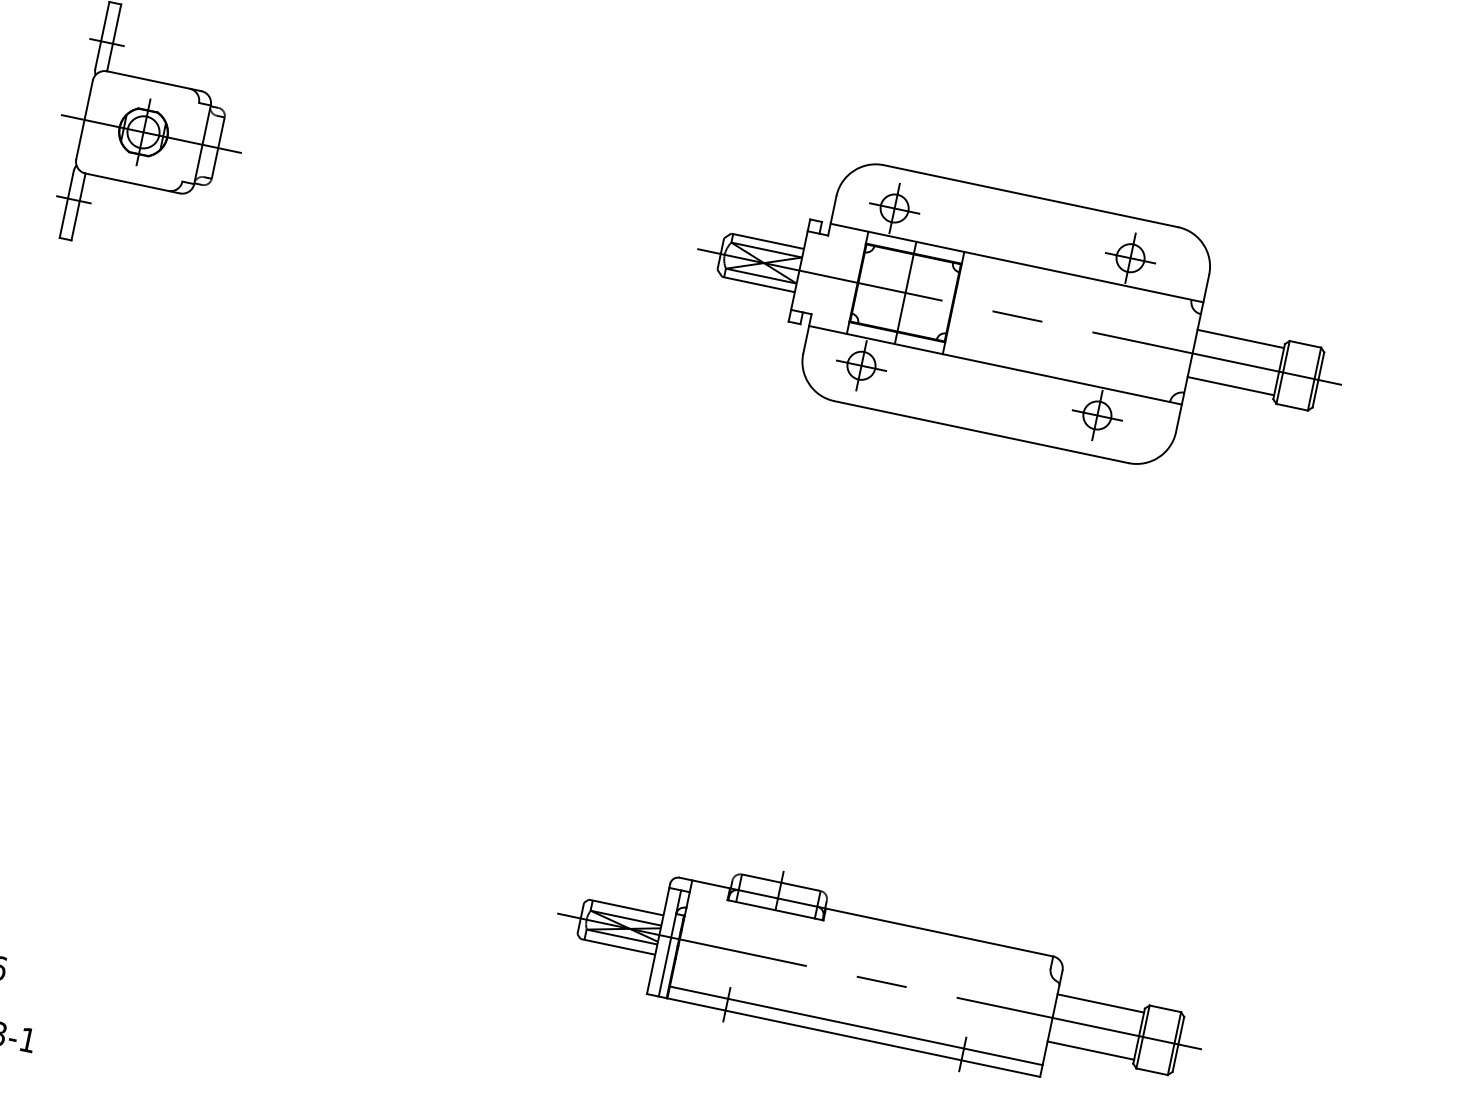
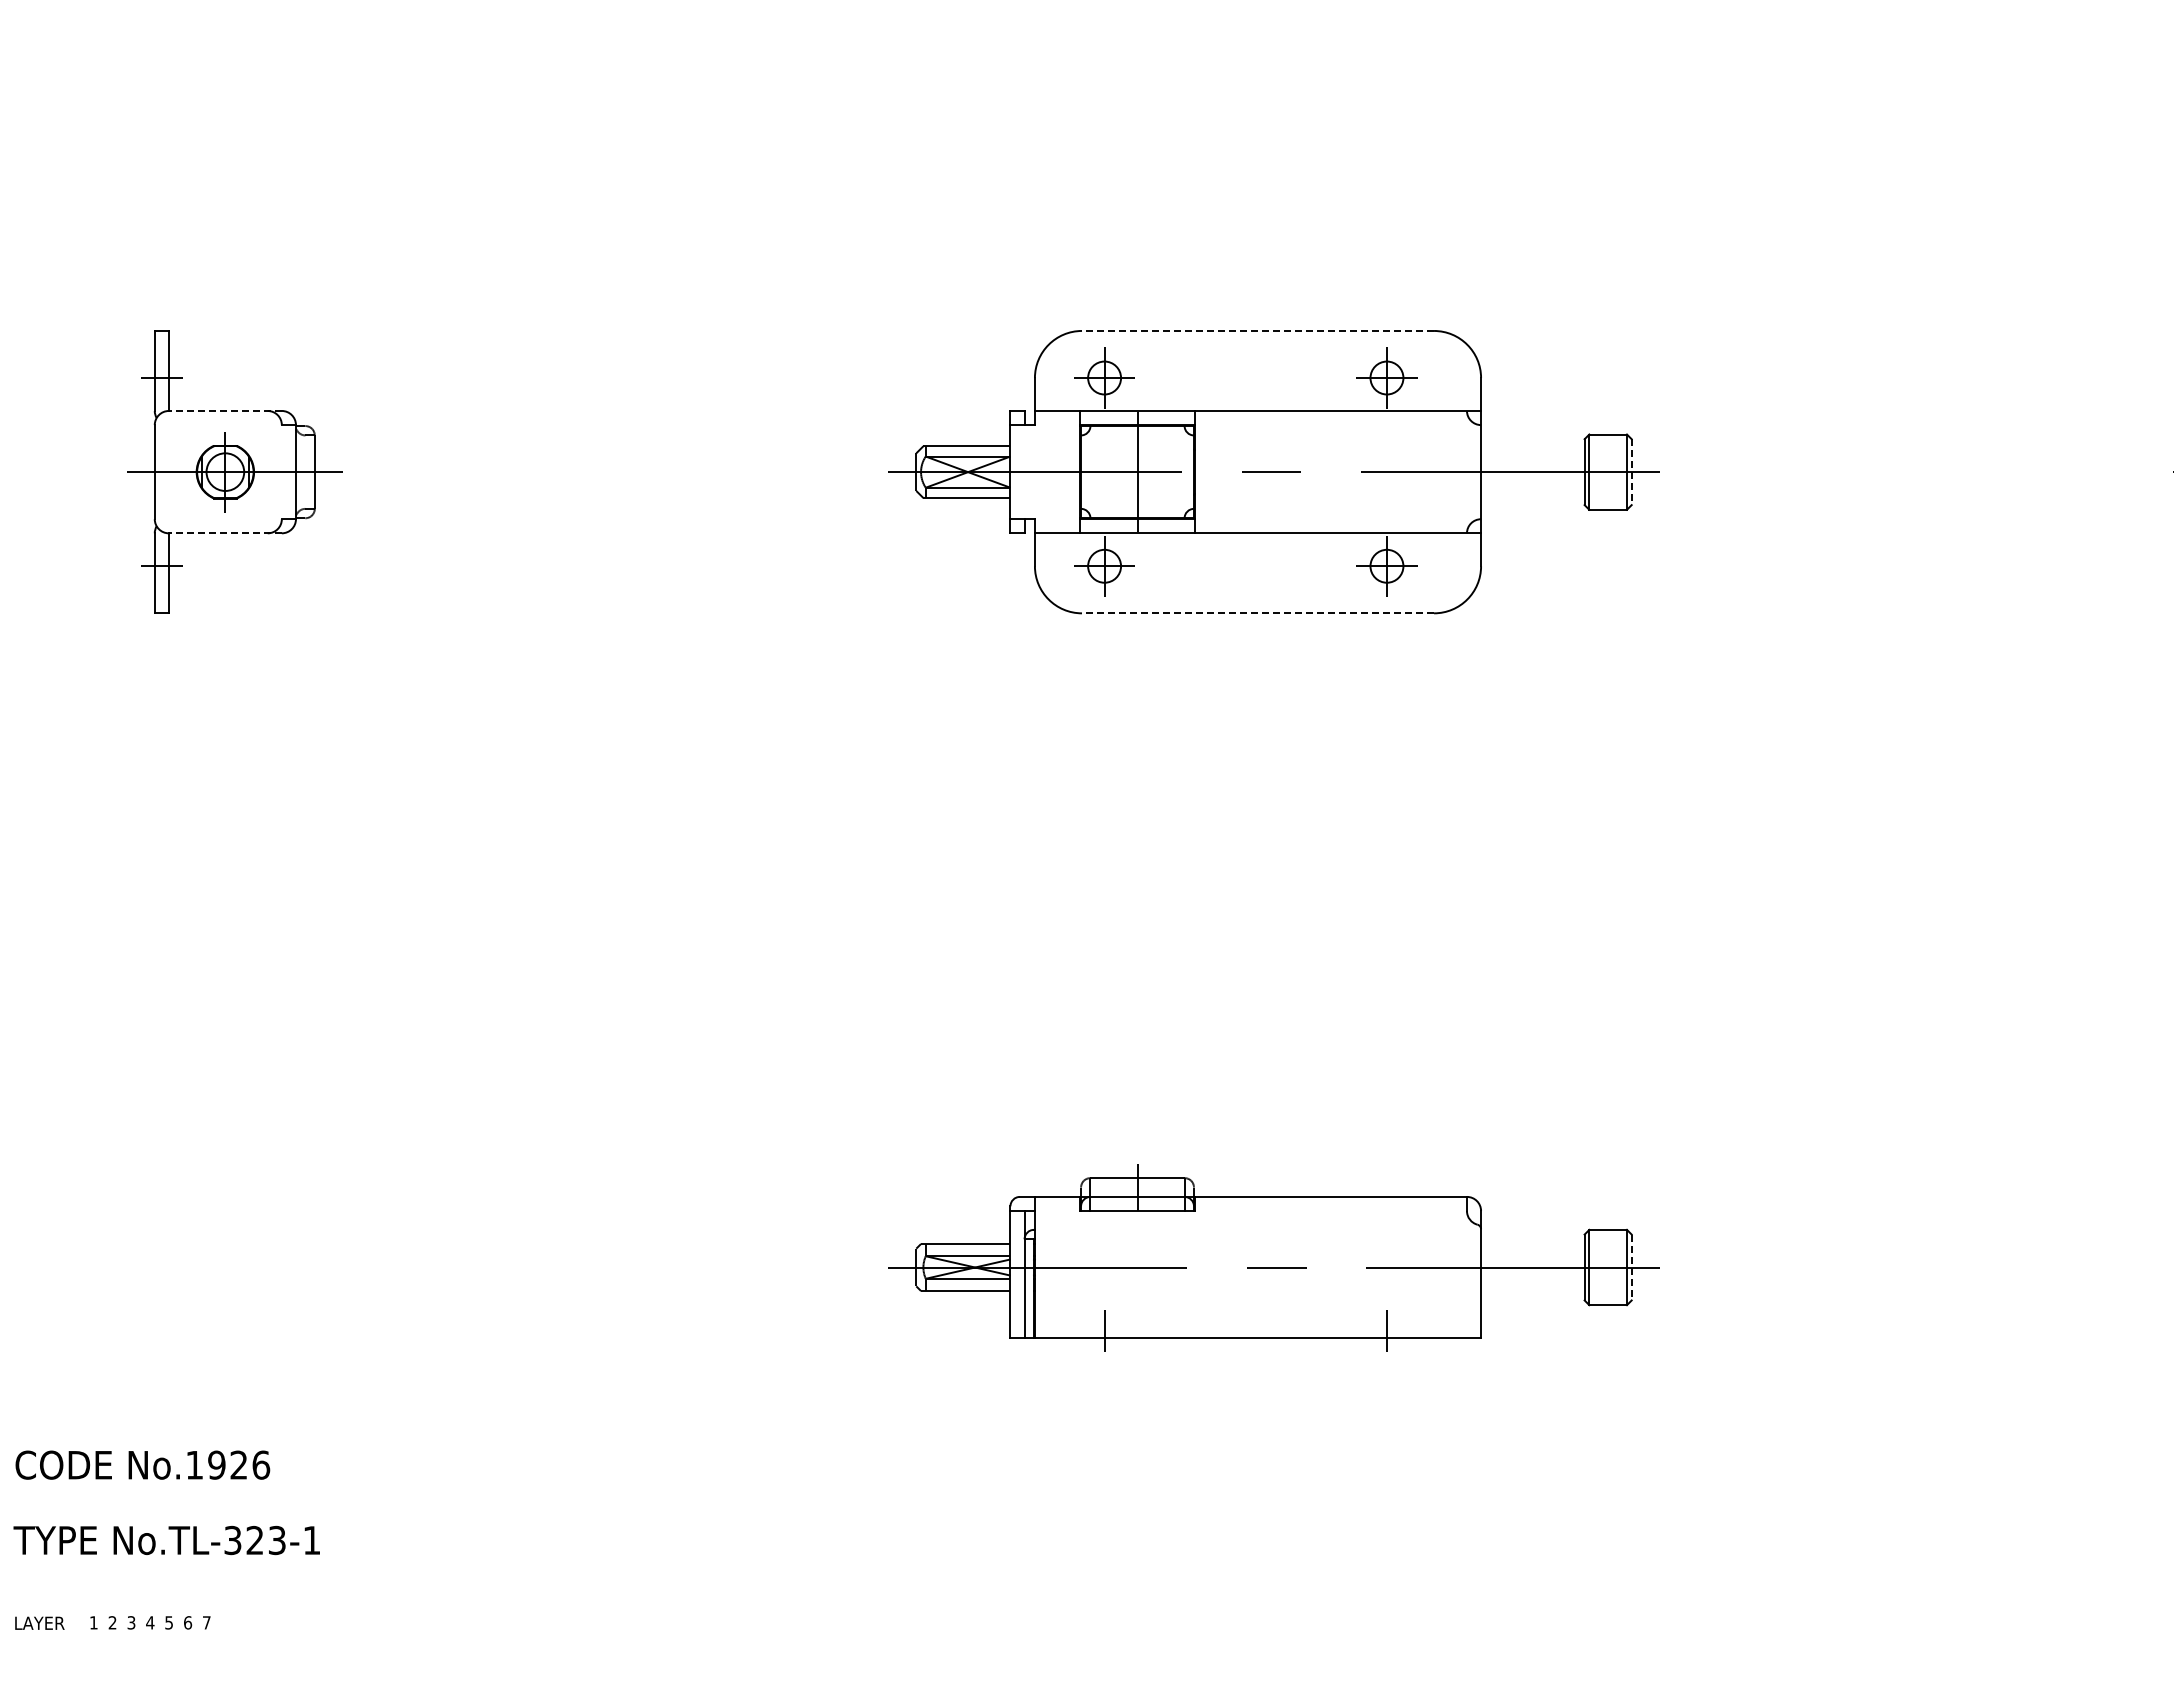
line: (153, 80) -> (224, 410), solid -> dashed
line: (131, 183) -> (224, 533), solid -> dashed
line: (1030, 195) -> (1257, 330), solid -> dashed
line: (1240, 338) -> (1532, 443), removed
line: (1318, 380) -> (1631, 472), solid -> dashed
line: (1230, 386) -> (1532, 500), removed
line: (980, 432) -> (1257, 613), solid -> dashed
line: (1100, 1003) -> (1532, 1239), removed
line: (855, 1026) -> (1257, 1324), removed
line: (1178, 1044) -> (1631, 1267), solid -> dashed
line: (1090, 1050) -> (1532, 1295), removed

